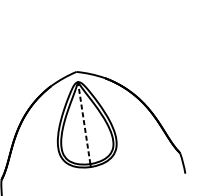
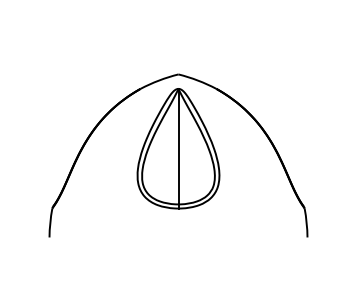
line: (84, 123) -> (178, 146), dashed -> solid

